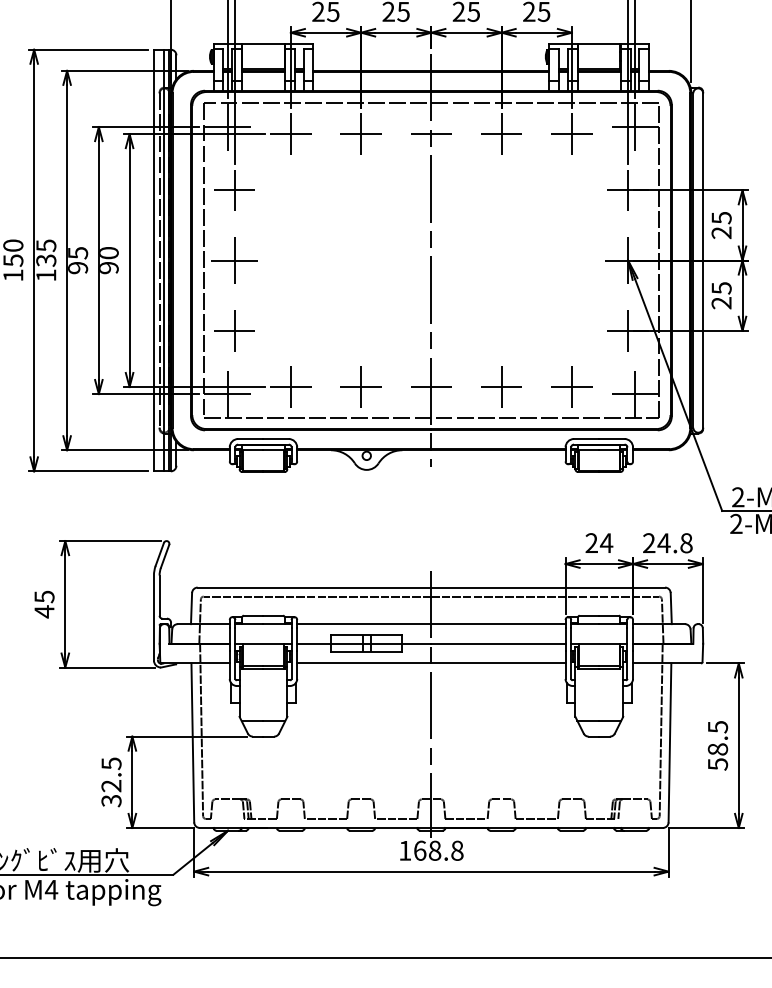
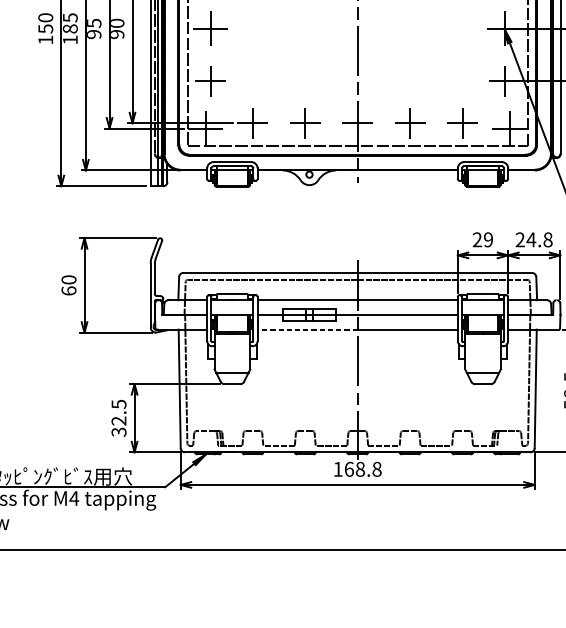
text: (46, 260) -> (70, 28), 135 -> 185
text: (606, 543) -> (488, 240), 24 -> 29
text: (44, 604) -> (69, 285), 45 -> 60
line: (363, 663) -> (307, 329), solid -> dashed

